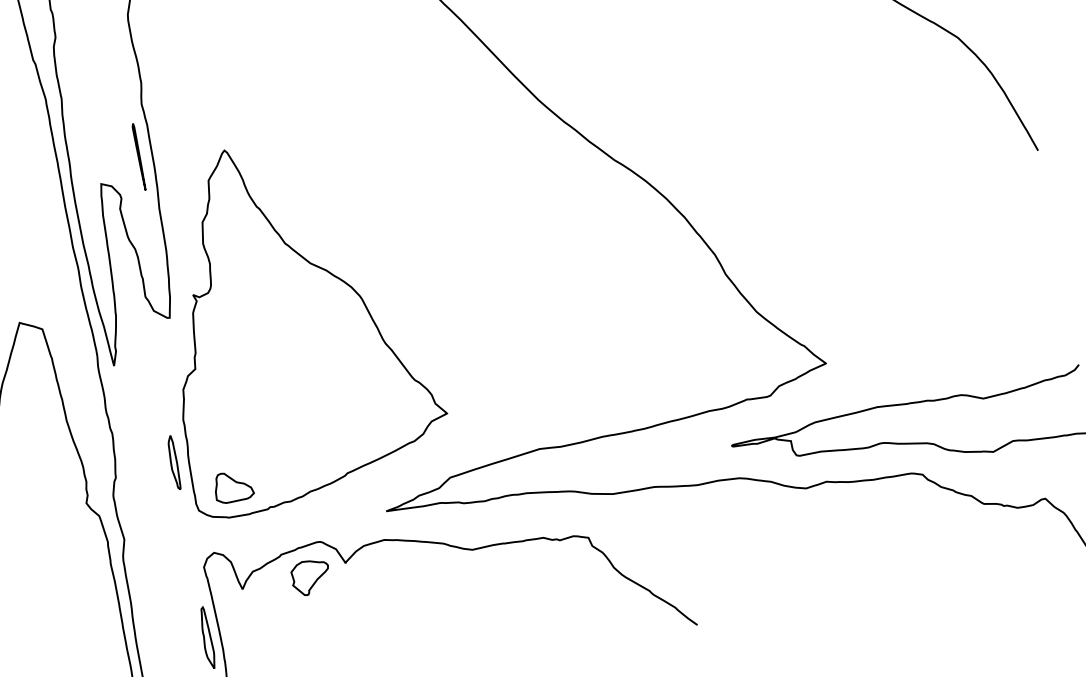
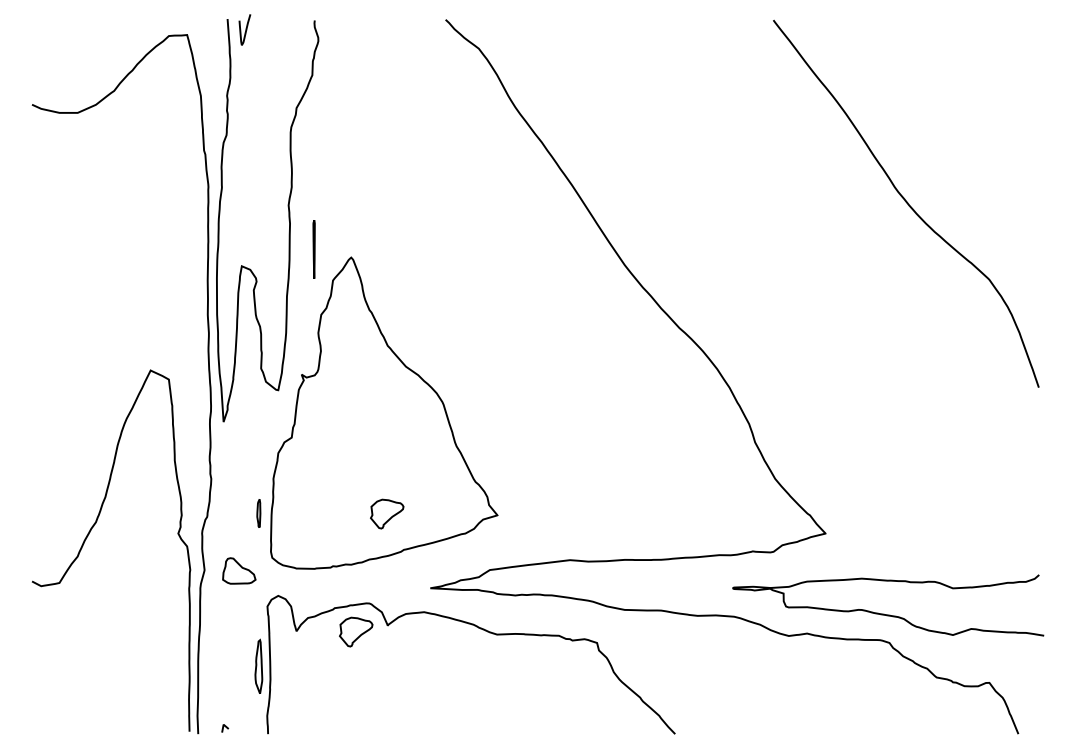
line: (138, 157) -> (313, 249), moved
part: (321, 435) -> (387, 513), added
part: (173, 462) -> (258, 513), size x0.6
part: (233, 485) -> (239, 570), moved

